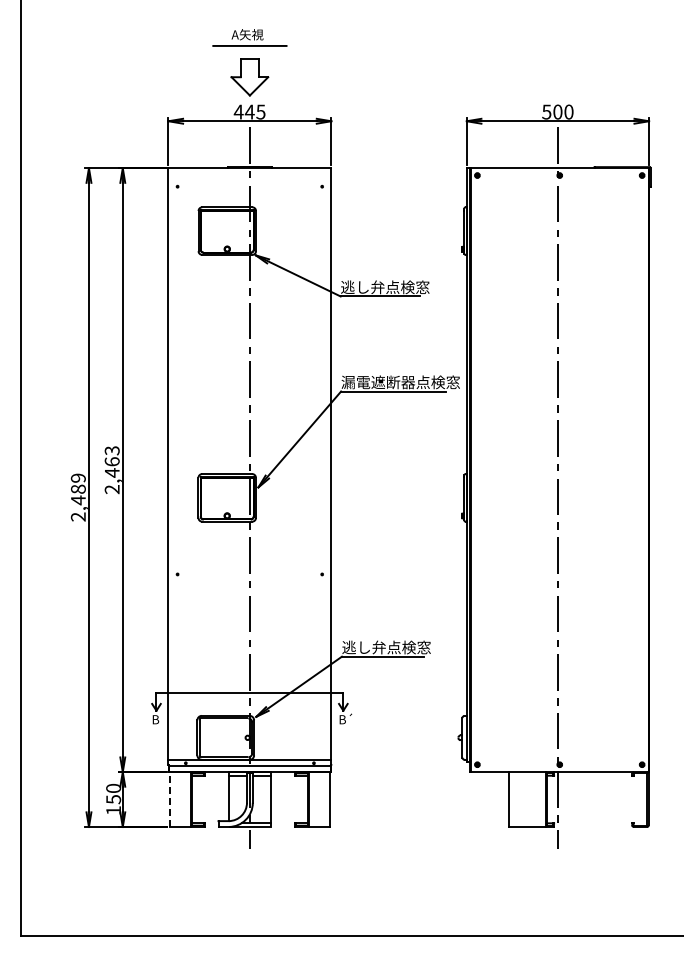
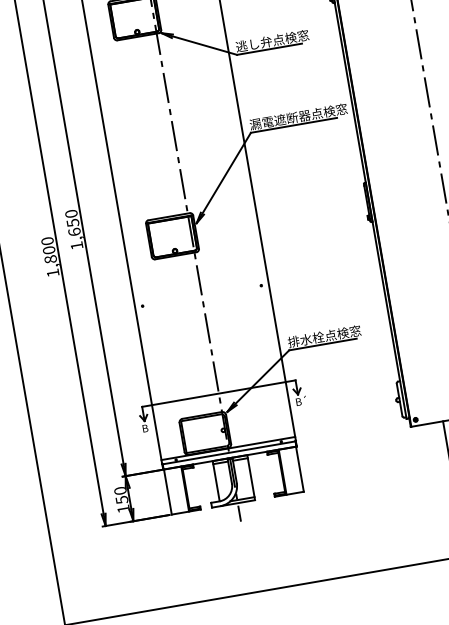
text: (111, 470) -> (73, 230), 2,463 -> 1,650
text: (77, 497) -> (49, 257), 2,489 -> 1,800
text: (363, 647) -> (305, 339), 逃し弁点検窓 -> 排水栓点検窓
line: (169, 799) -> (167, 492), dashed -> solid

